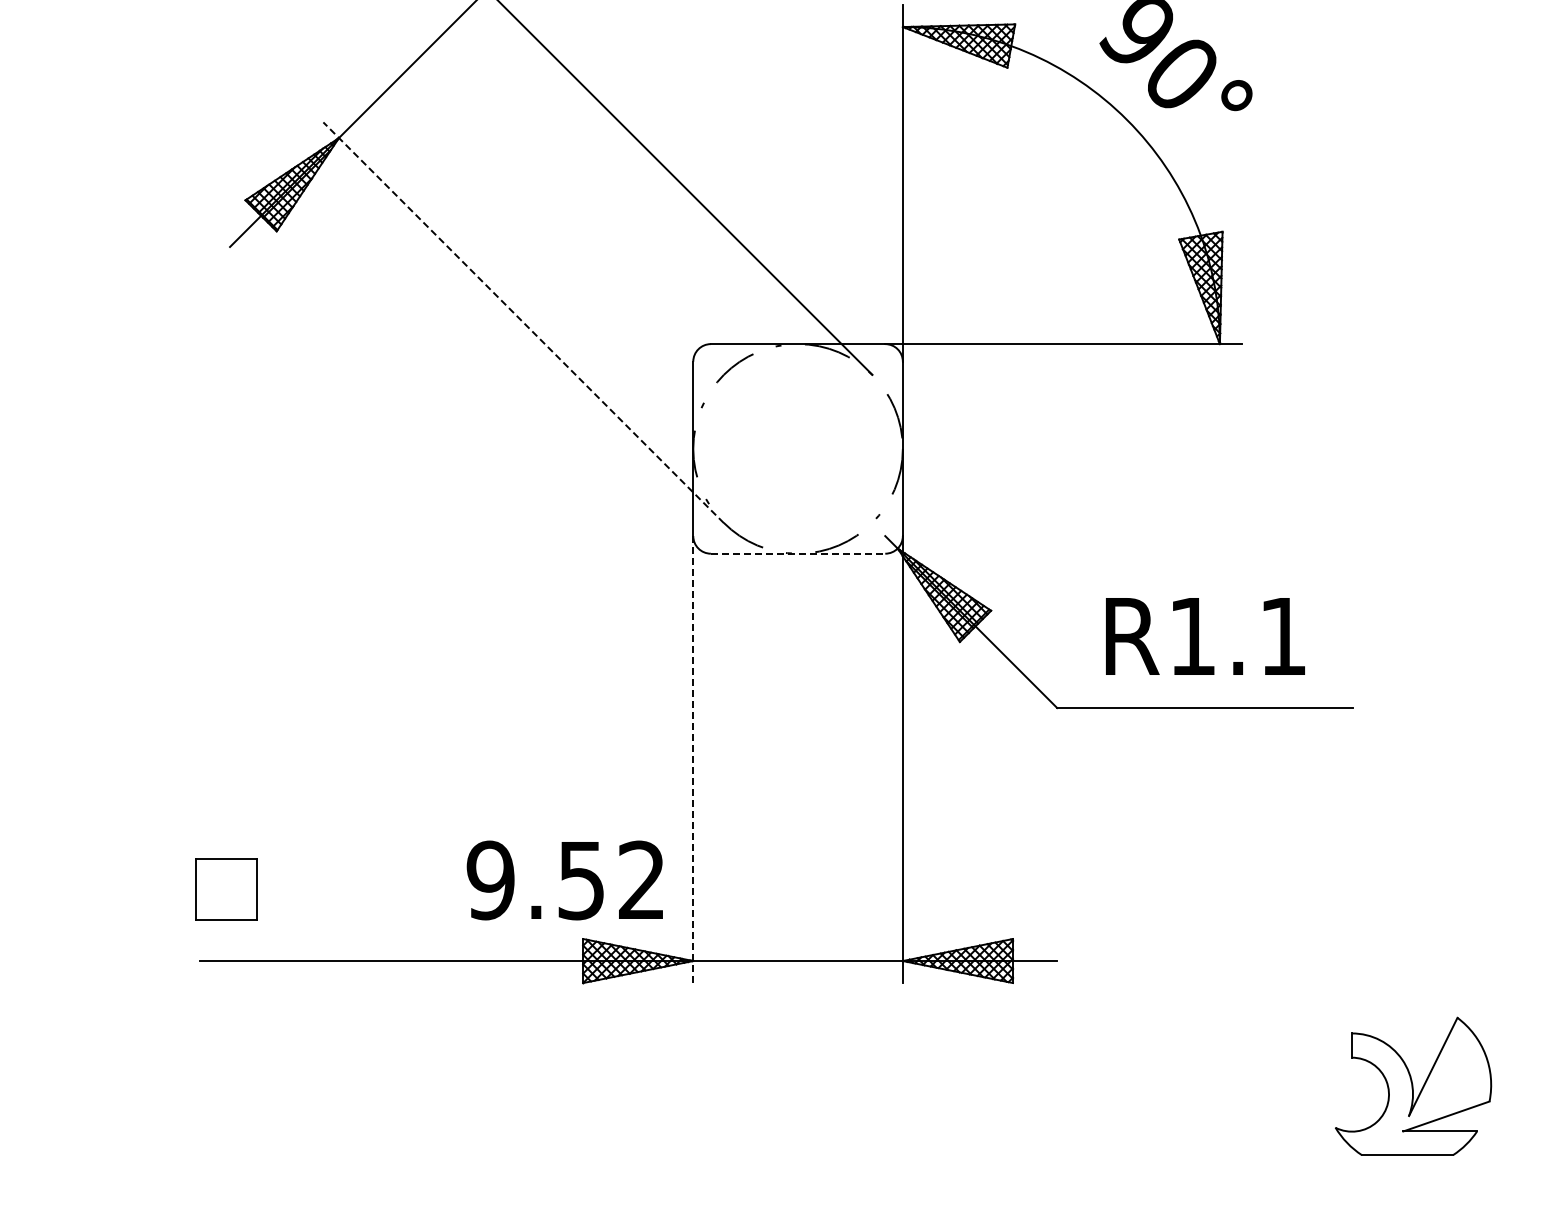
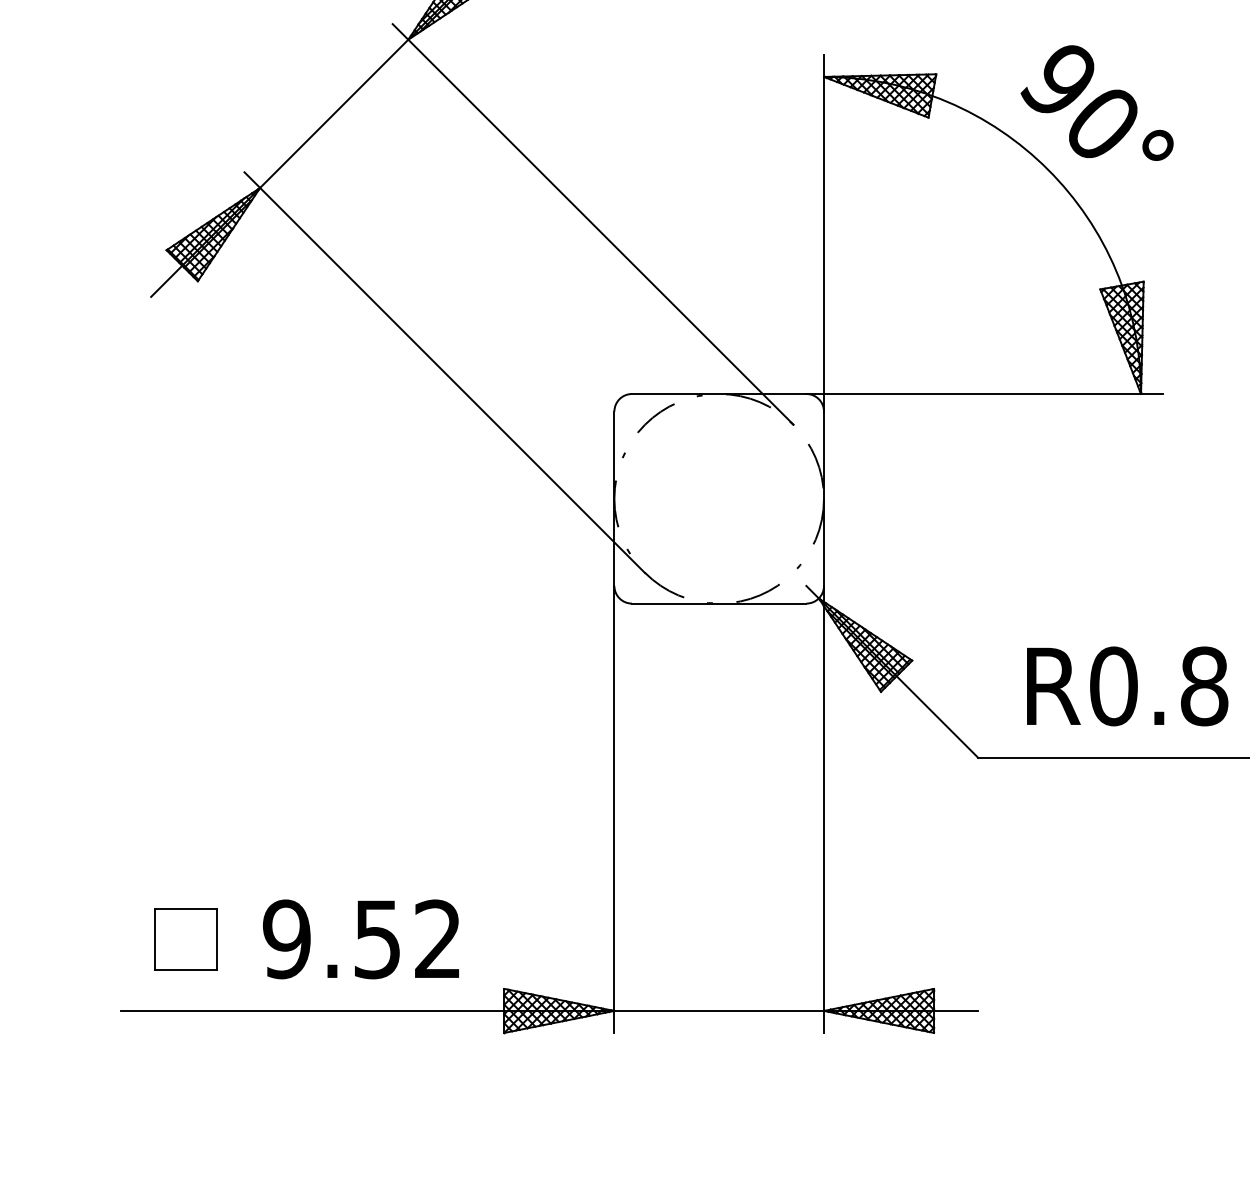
line: (523, 322) -> (444, 372), dashed -> solid
line: (798, 553) -> (719, 603), dashed -> solid
text: (1238, 636) -> (1159, 686), R1.1 -> R0.8
line: (693, 760) -> (614, 810), dashed -> solid
text: (564, 880) -> (360, 939), moved
part: (226, 889) -> (185, 939), moved

